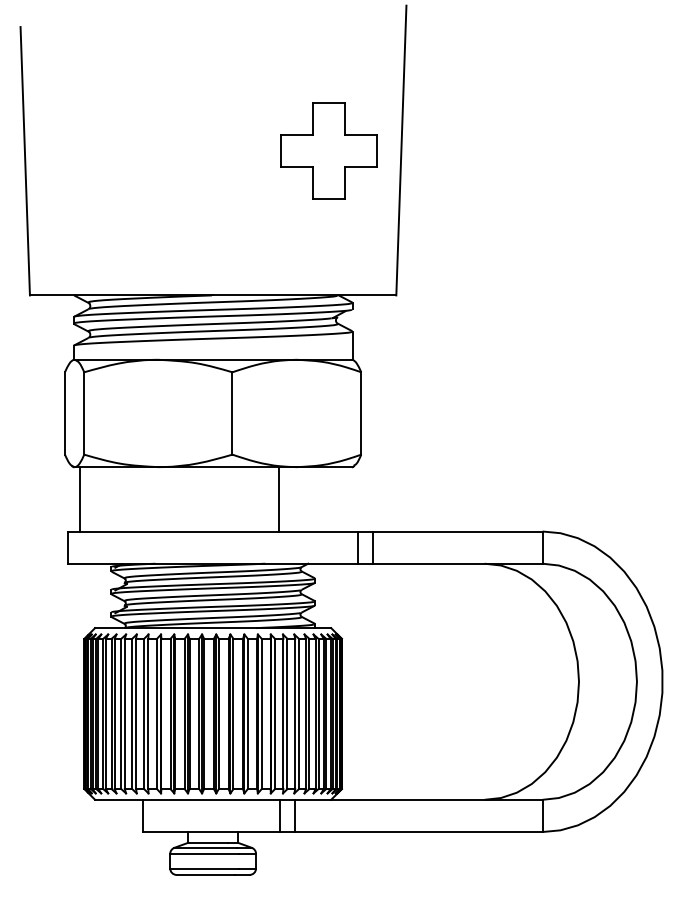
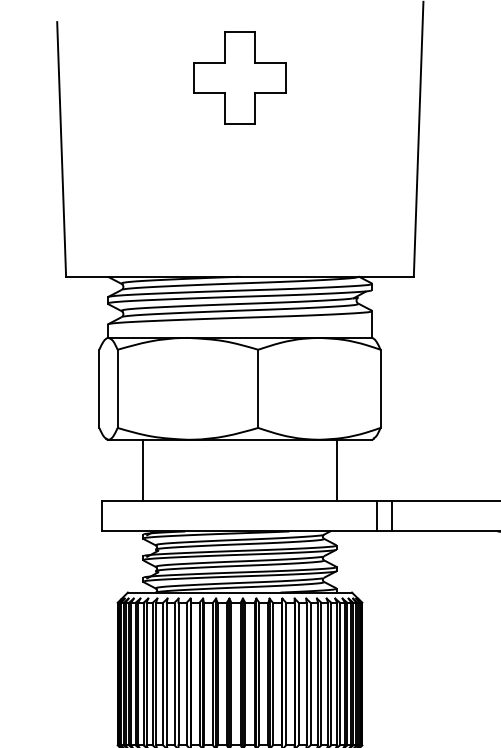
part: (328, 150) -> (239, 77), moved
line: (80, 499) -> (143, 470), moved
line: (279, 499) -> (337, 470), moved

